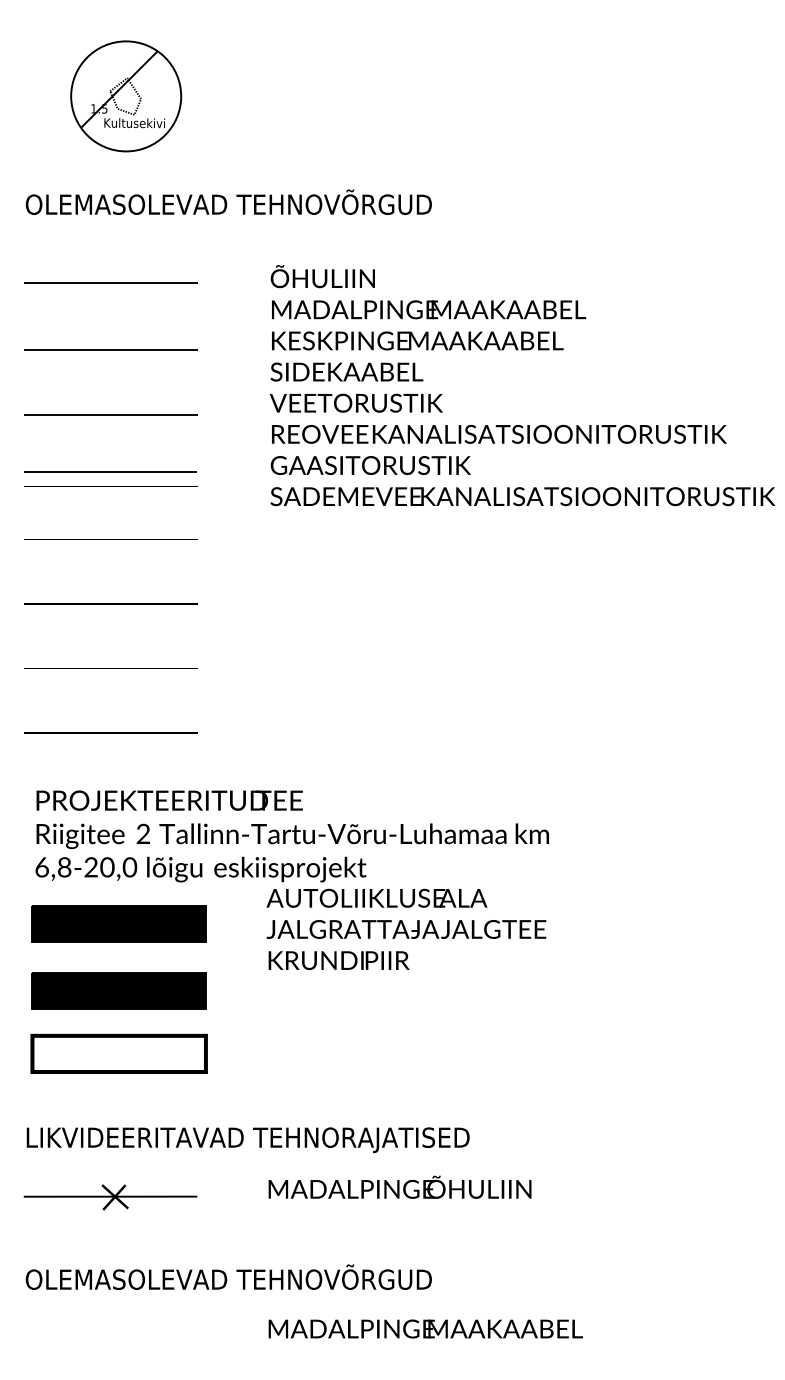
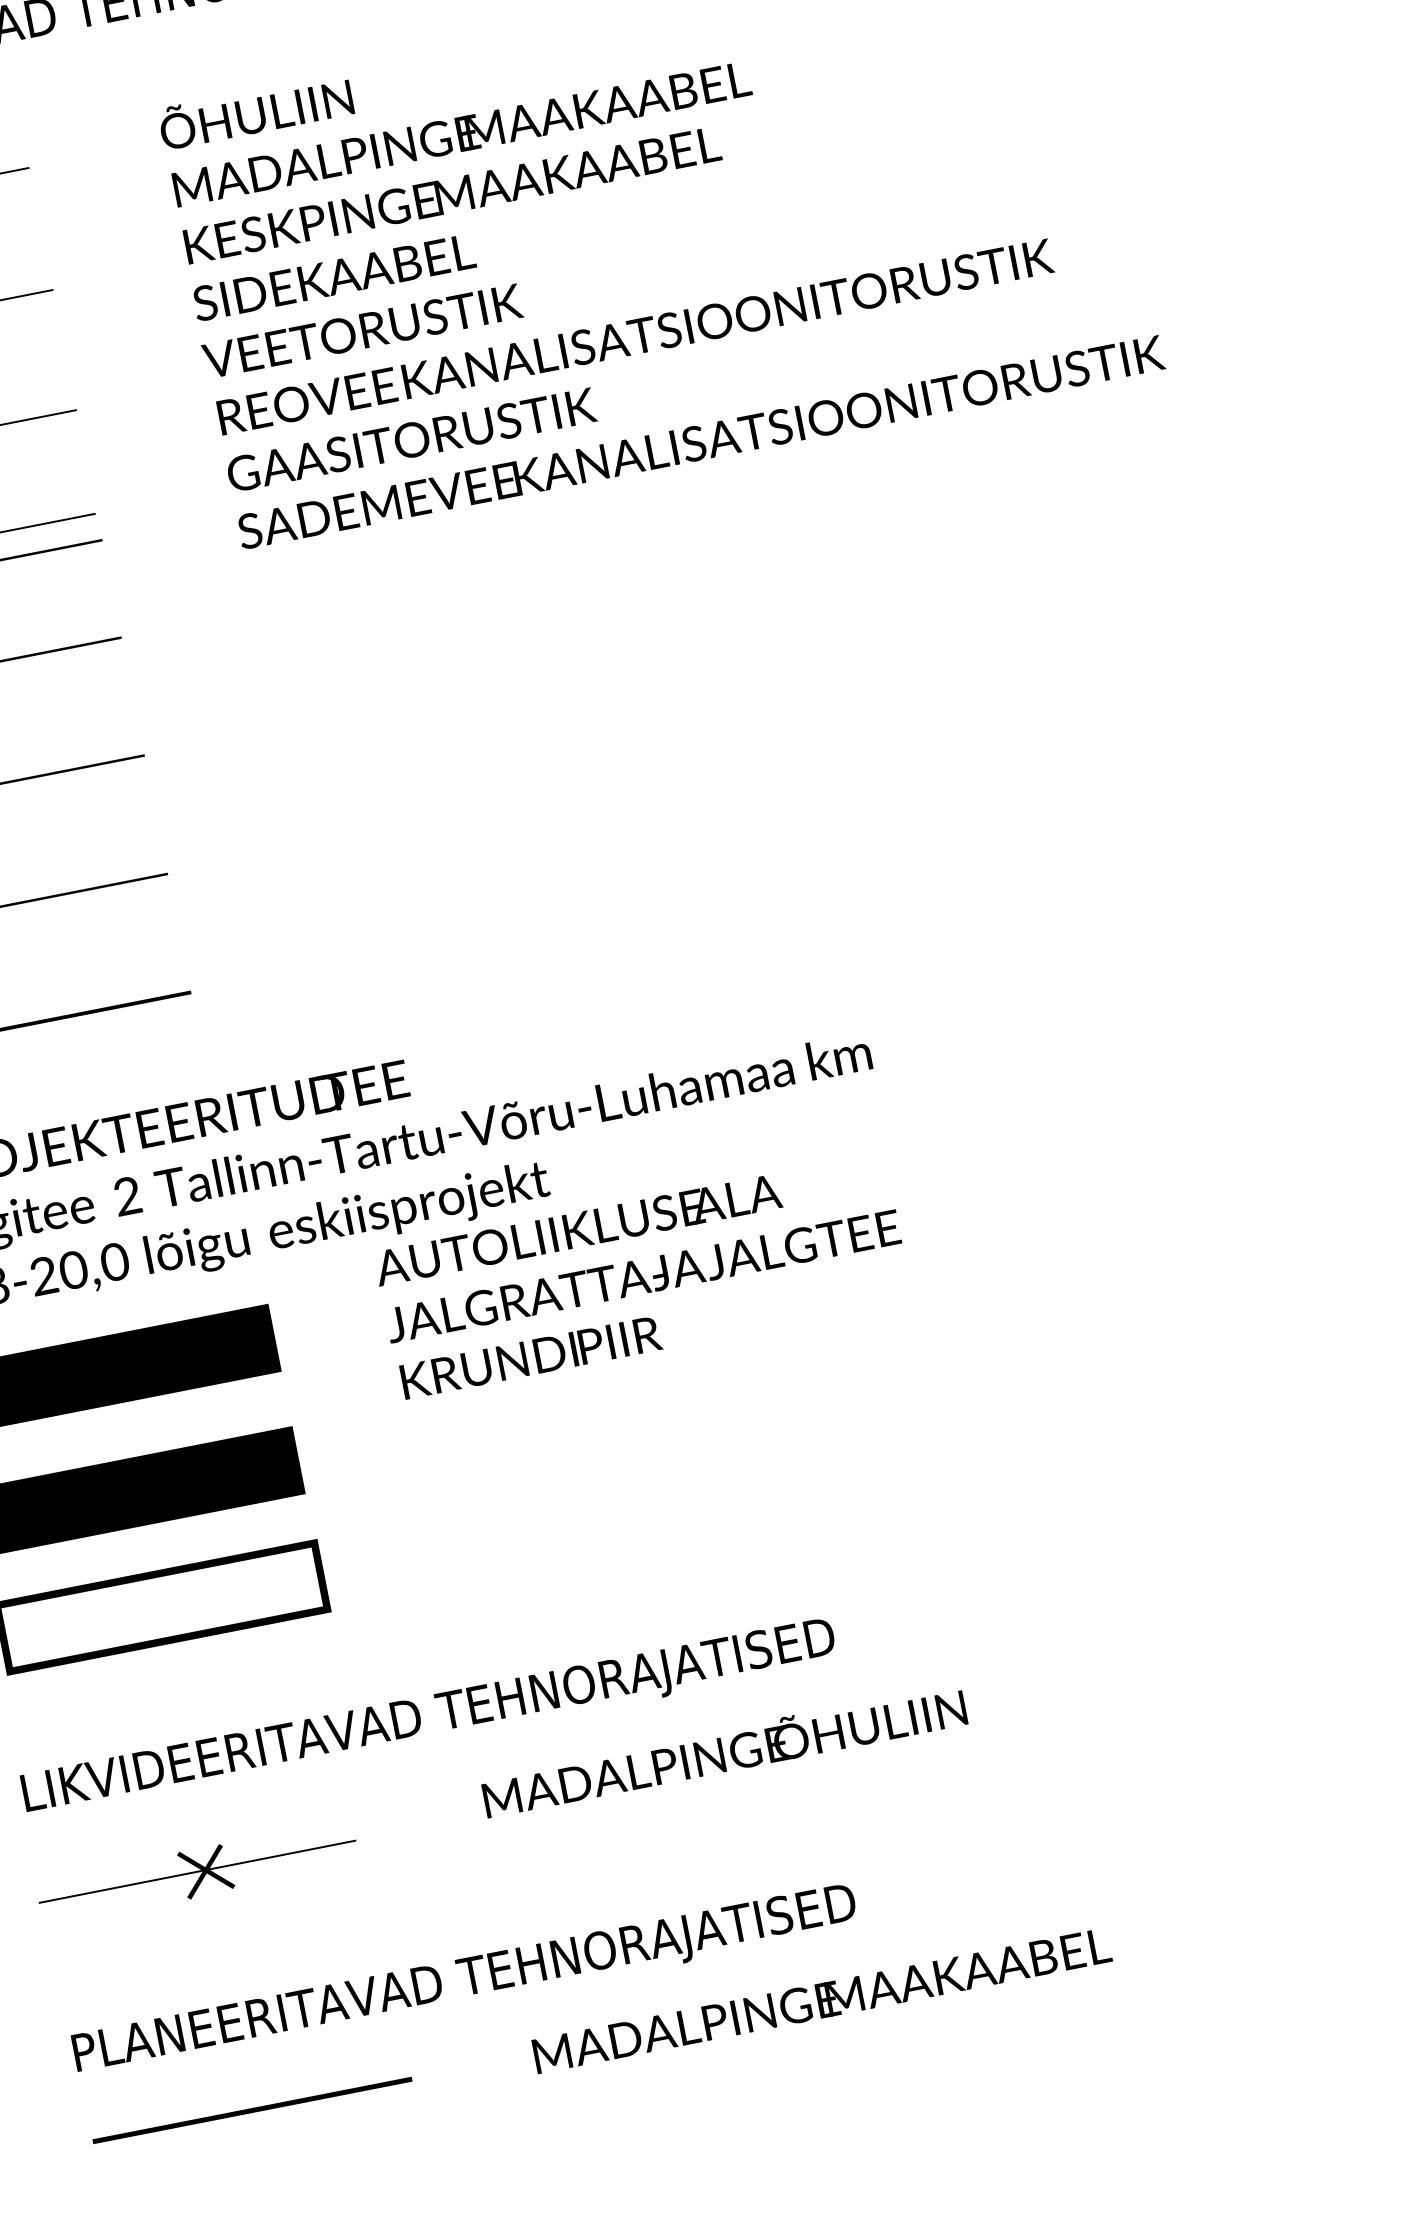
text: (239, 1279) -> (463, 1977), OLEMASOLEVAD TEHNOVÕRGUD -> PLANEERITAVAD TEHNORAJATISED
line: (114, 1327) -> (251, 2109), added

